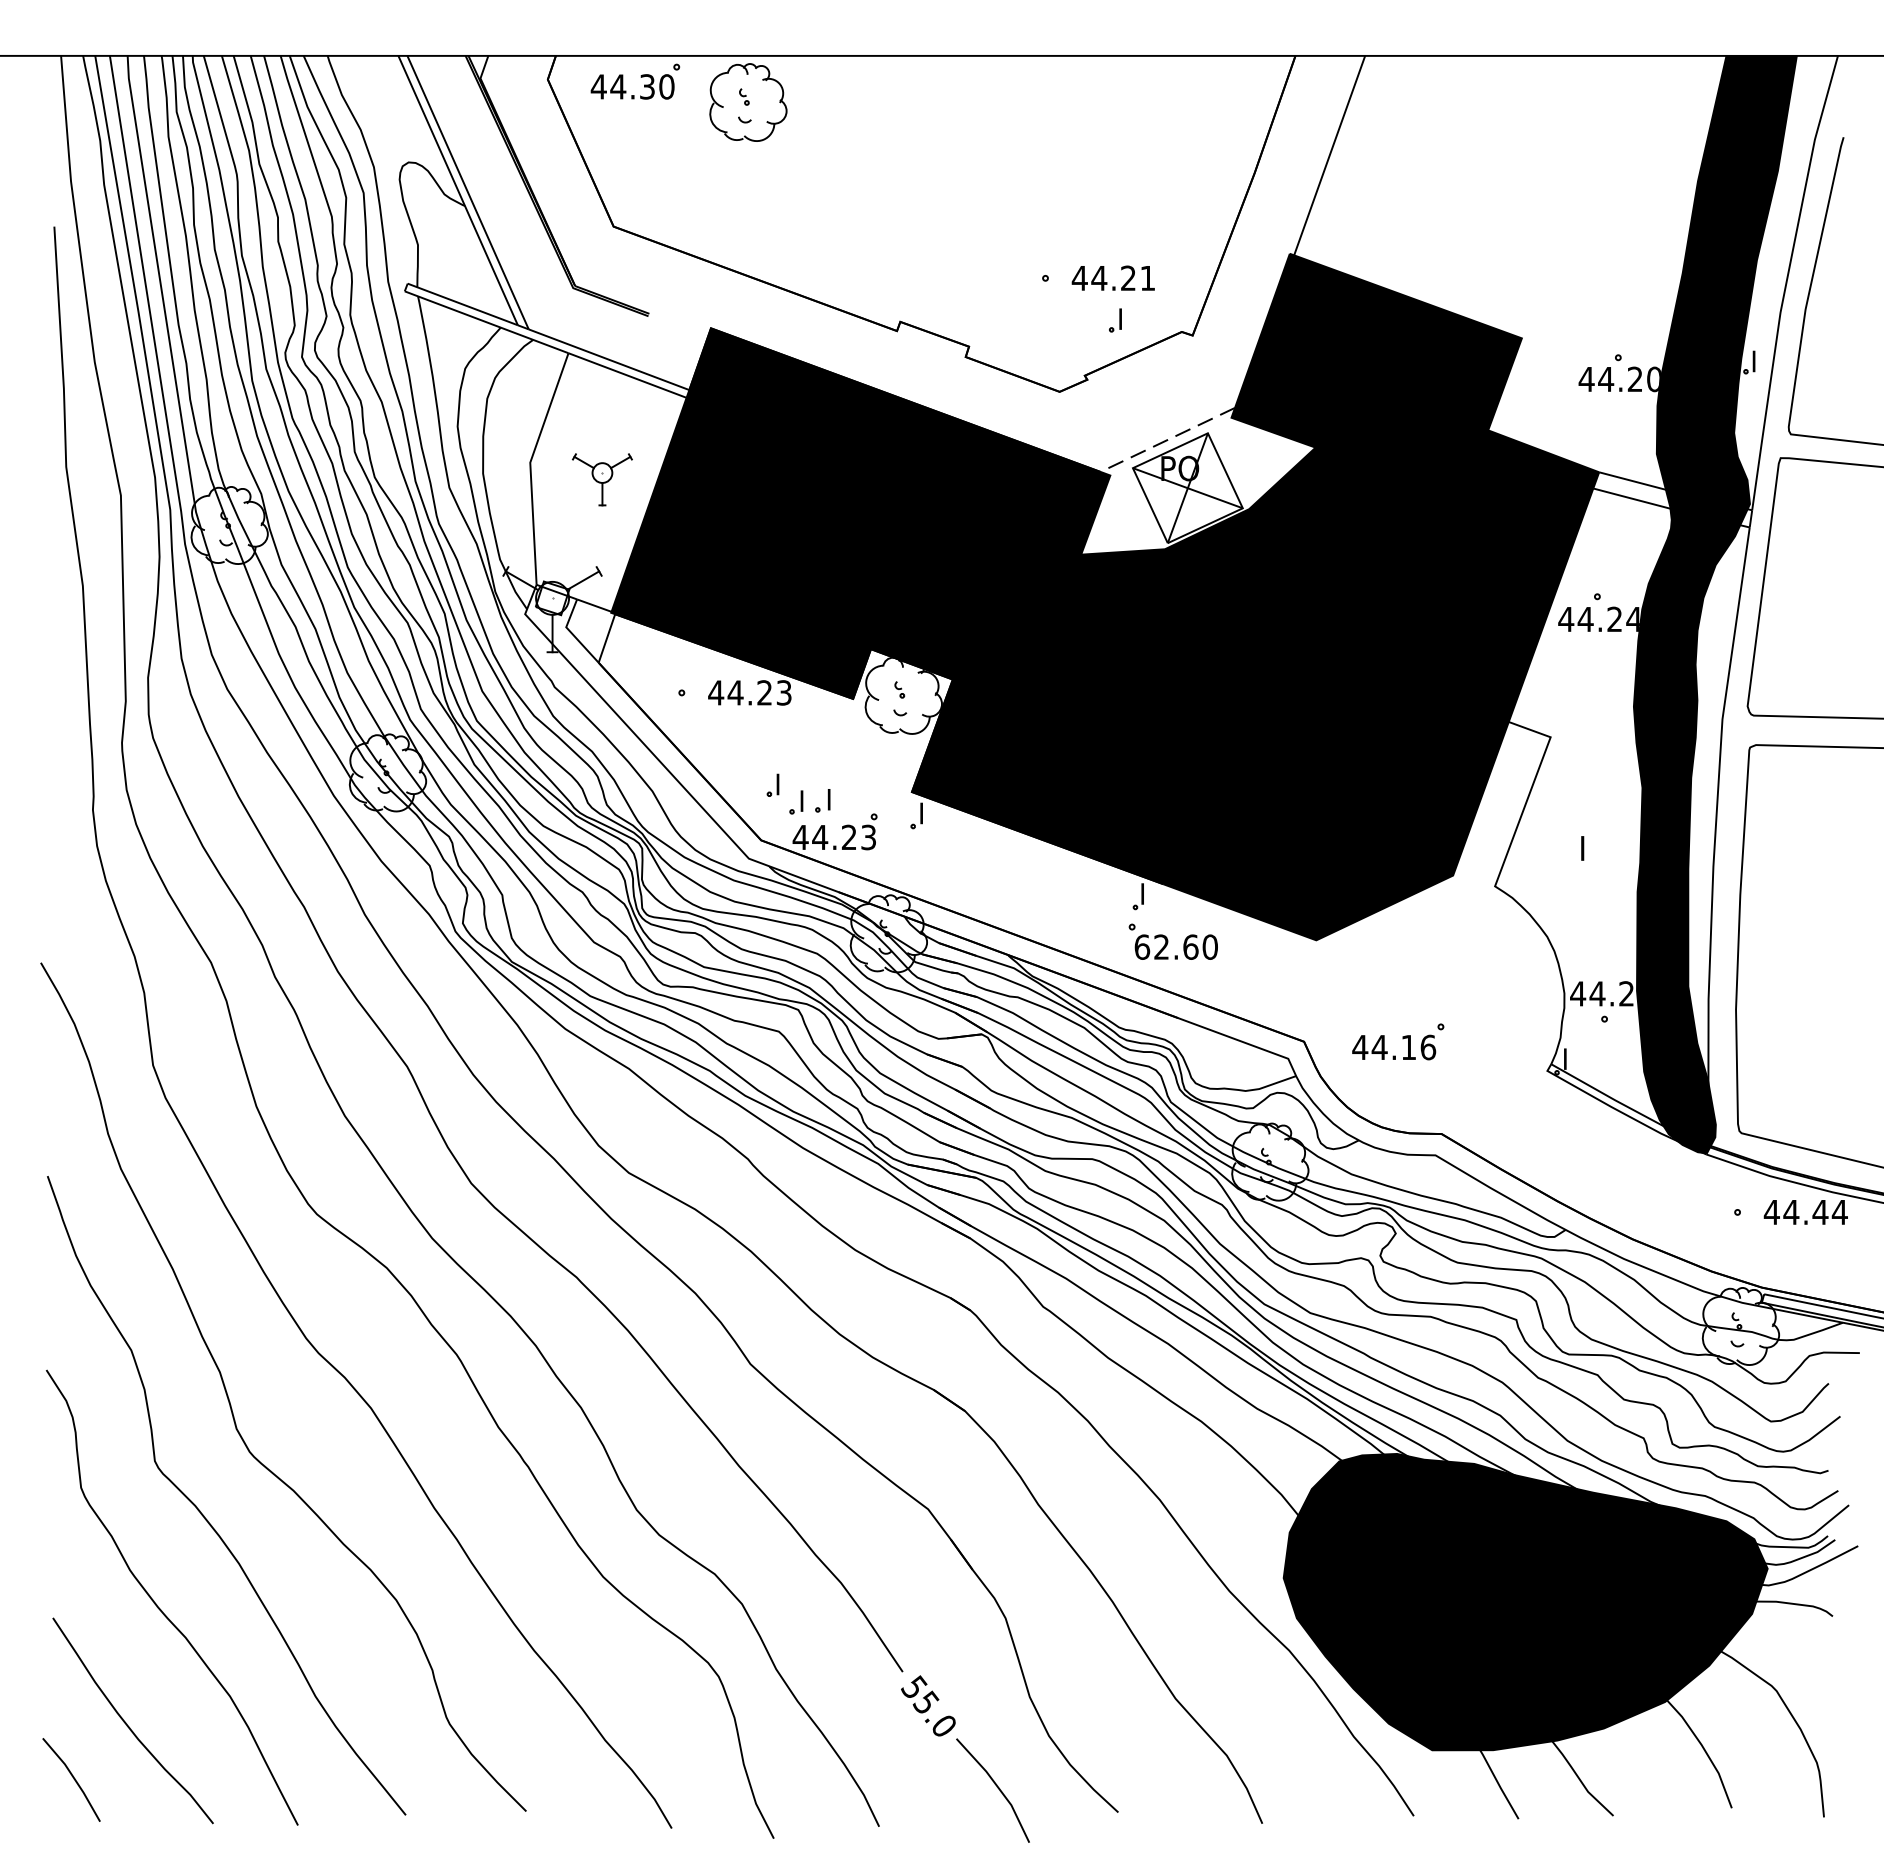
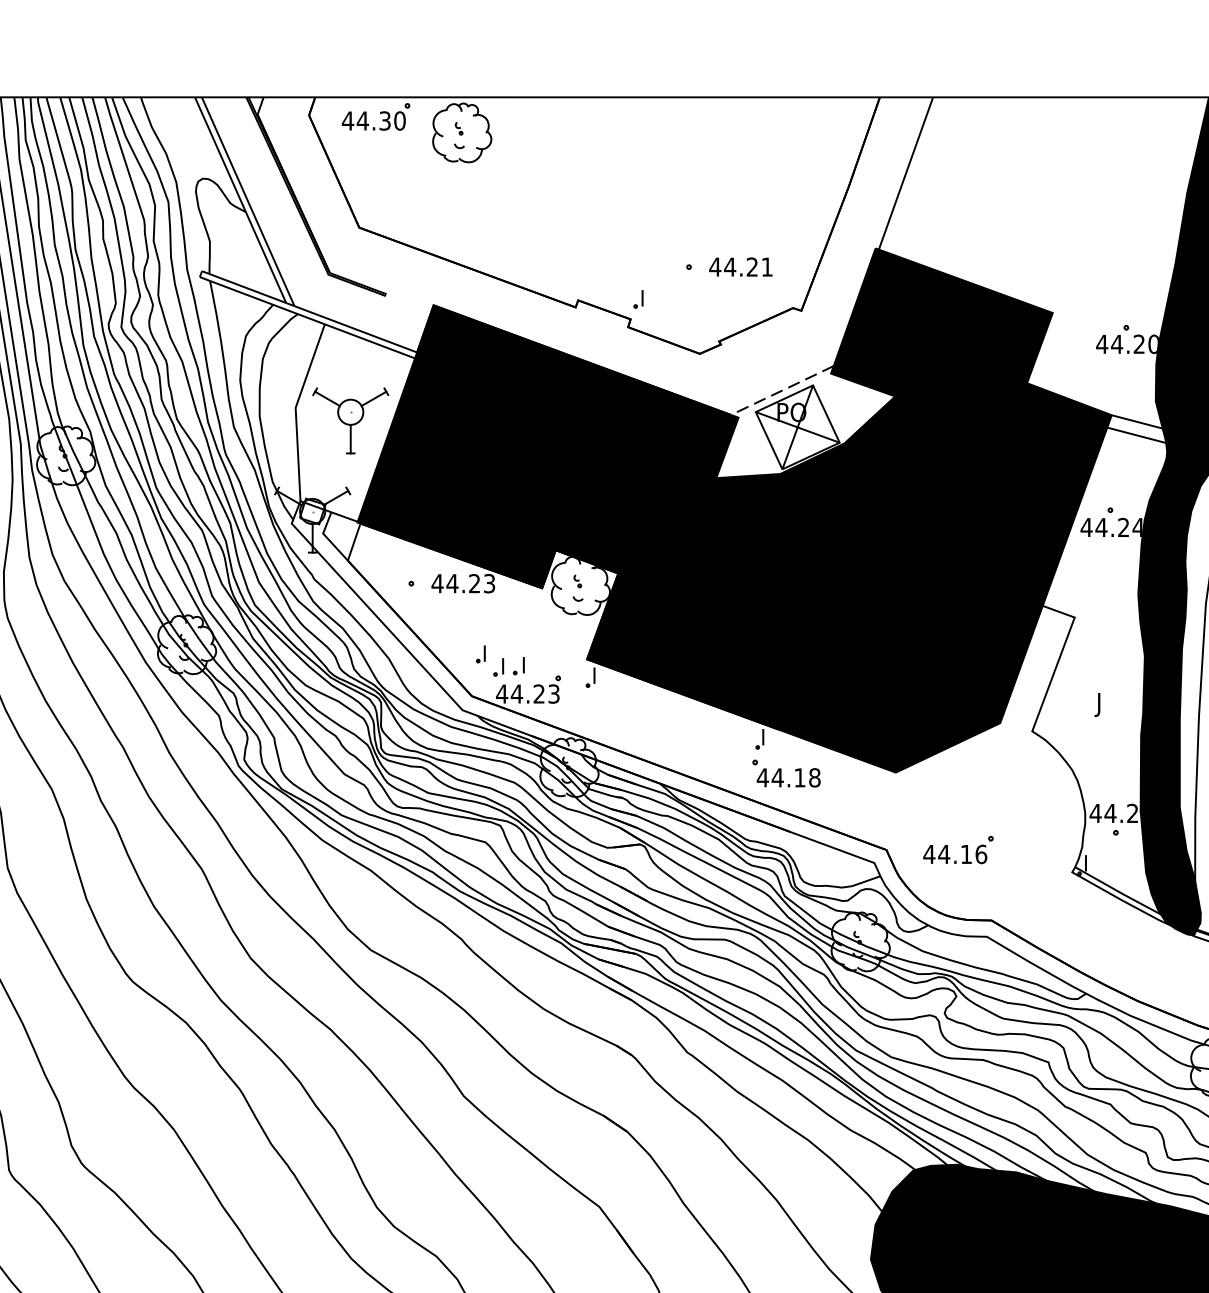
part: (1115, 320) -> (638, 299), moved
part: (602, 479) -> (350, 420), size x1.67
text: (1579, 863) -> (1096, 713), I -> J
text: (1175, 946) -> (788, 777), 62.60 -> 44.18

